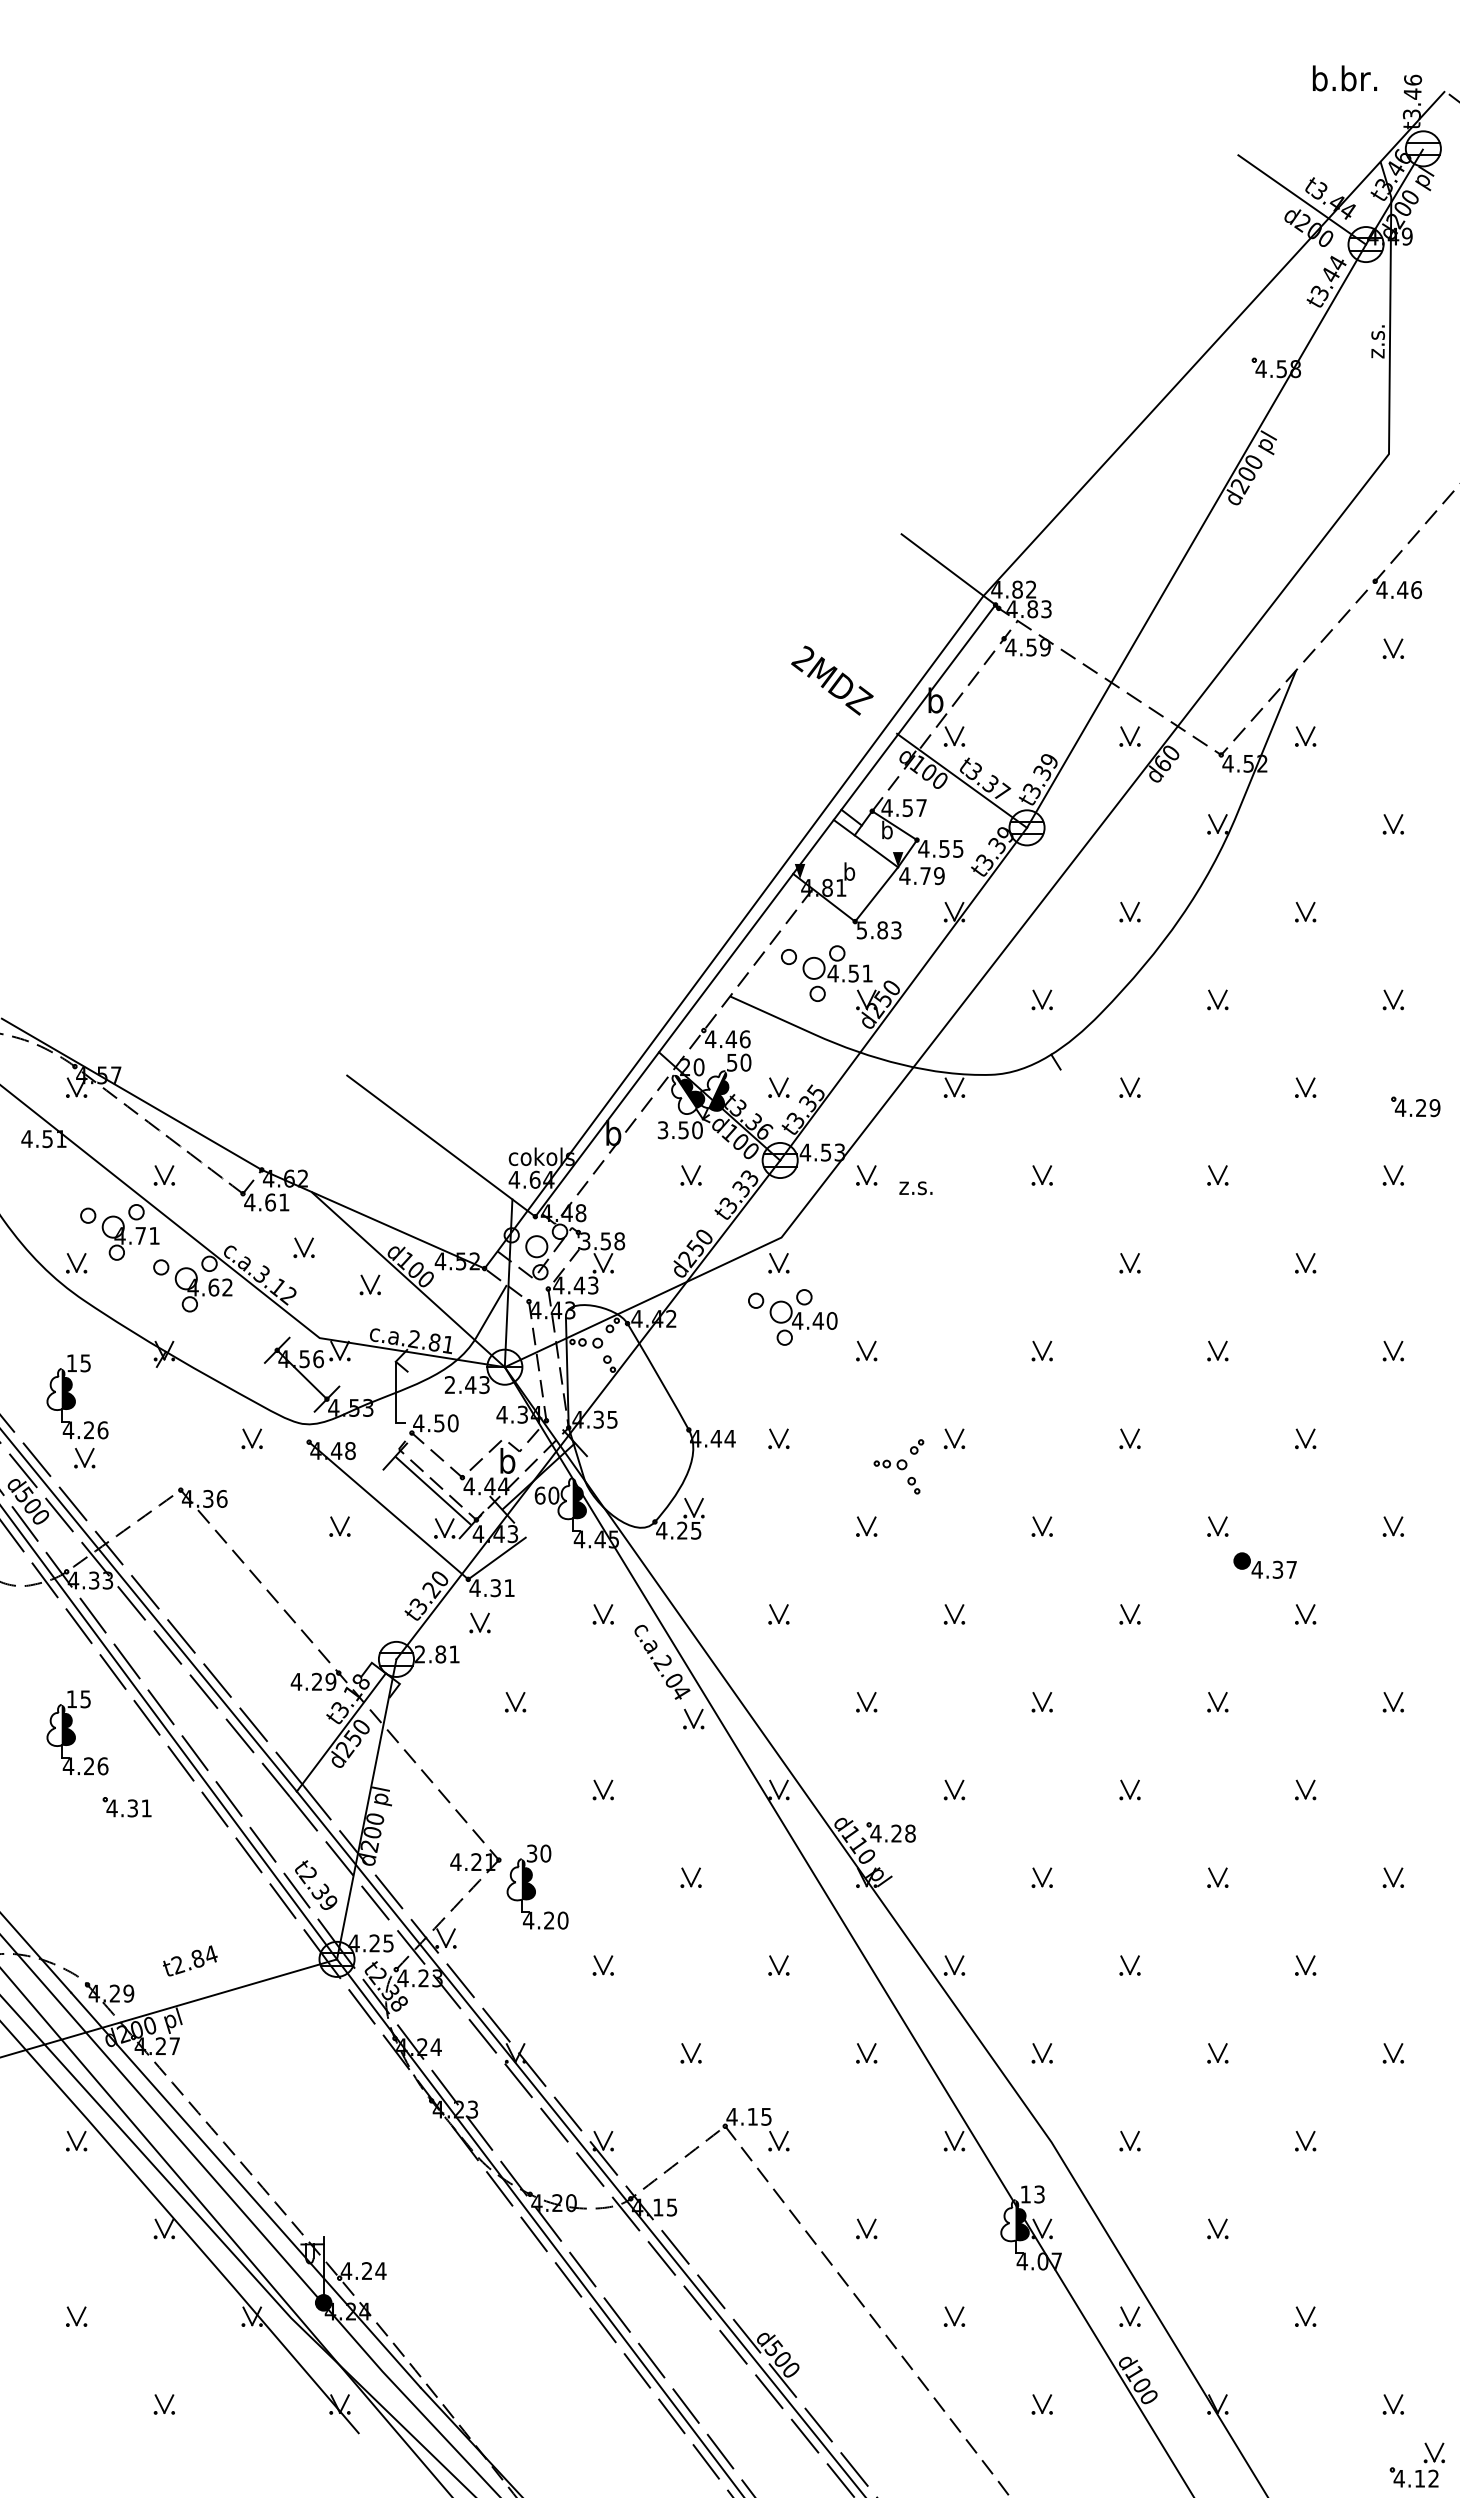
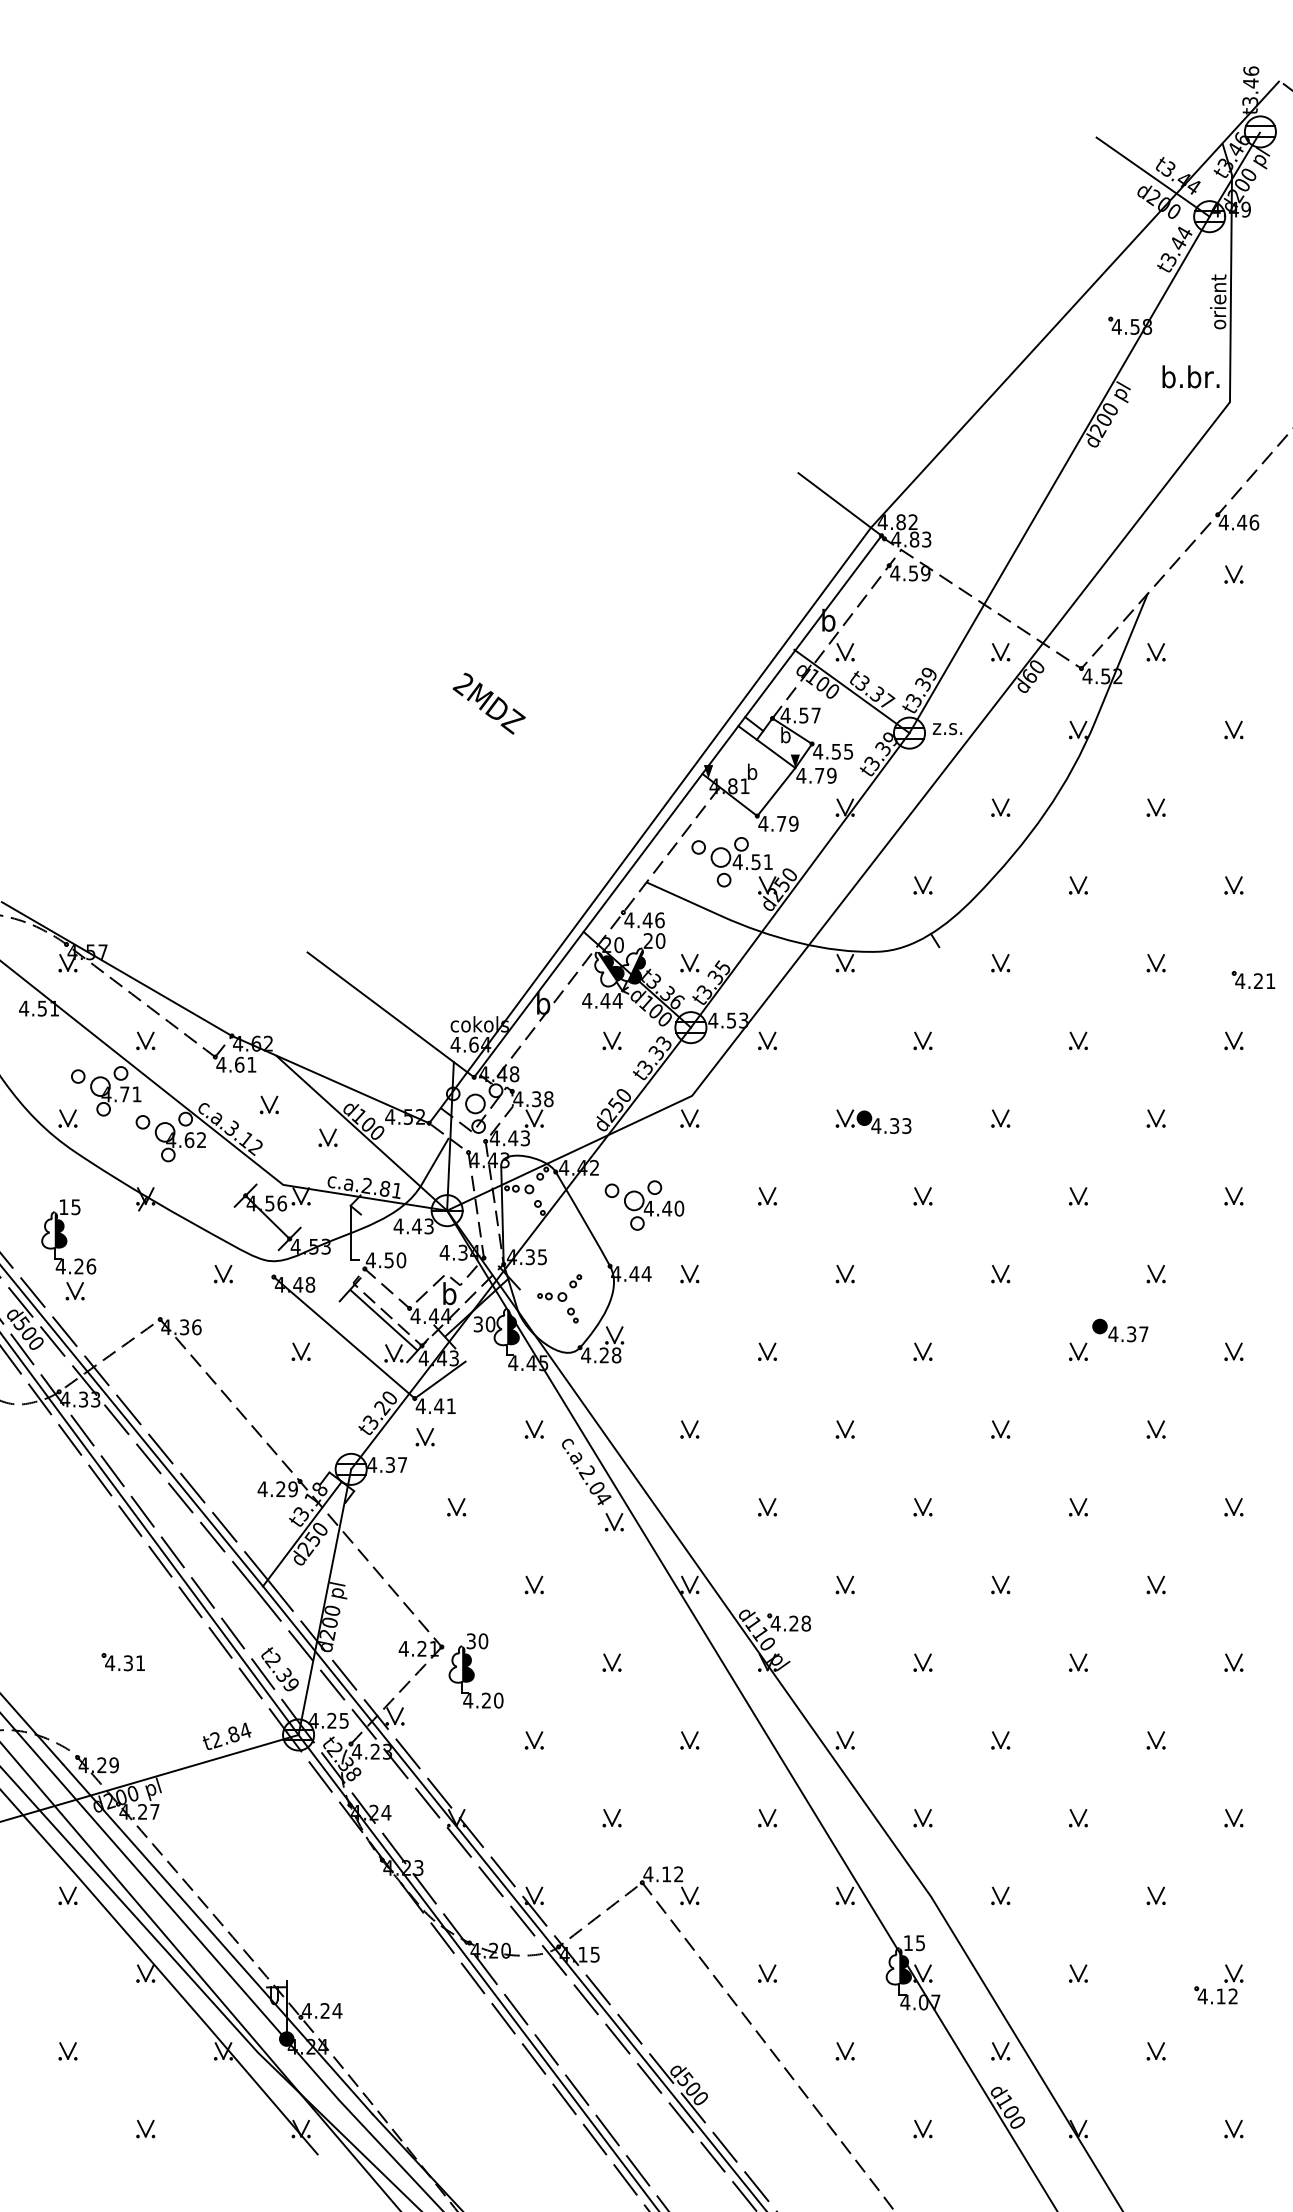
text: (1345, 78) -> (1191, 376), moved
text: (1375, 340) -> (1218, 301), z.s. -> orient
text: (832, 680) -> (489, 703), moved
text: (878, 930) -> (777, 824), 5.83 -> 4.79
text: (732, 1062) -> (648, 940), 50 -> 20
text: (1434, 1108) -> (1270, 981), 4.29 -> 4.21
text: (680, 1130) -> (602, 1001), 3.50 -> 4.44
text: (915, 1188) -> (947, 729), moved
text: (595, 1241) -> (527, 1099), 3.58 -> 4.38
part: (986, 1266) -> (873, 1121), added
part: (792, 1317) -> (644, 1205), moved
text: (449, 1384) -> (398, 1225), 2.43 -> 4.43
part: (898, 1466) -> (559, 1298), moved
text: (539, 1495) -> (477, 1324), 60 -> 30
text: (696, 1530) -> (616, 1355), 4.25 -> 4.28
text: (1264, 1565) -> (1119, 1330), moved
text: (495, 1588) -> (438, 1406), 4.31 -> 4.41
text: (436, 1654) -> (386, 1465), 2.81 -> 4.37
part: (77, 1732) -> (68, 1534), removed
part: (126, 1807) -> (122, 1662), moved
text: (190, 1960) -> (227, 1735), moved
text: (766, 2116) -> (678, 1874), 4.15 -> 4.12
text: (1039, 2193) -> (920, 1942), 13 -> 15
part: (1416, 2464) -> (1218, 1983), moved

